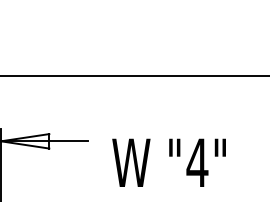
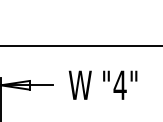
text: (168, 161) -> (102, 84), moved

